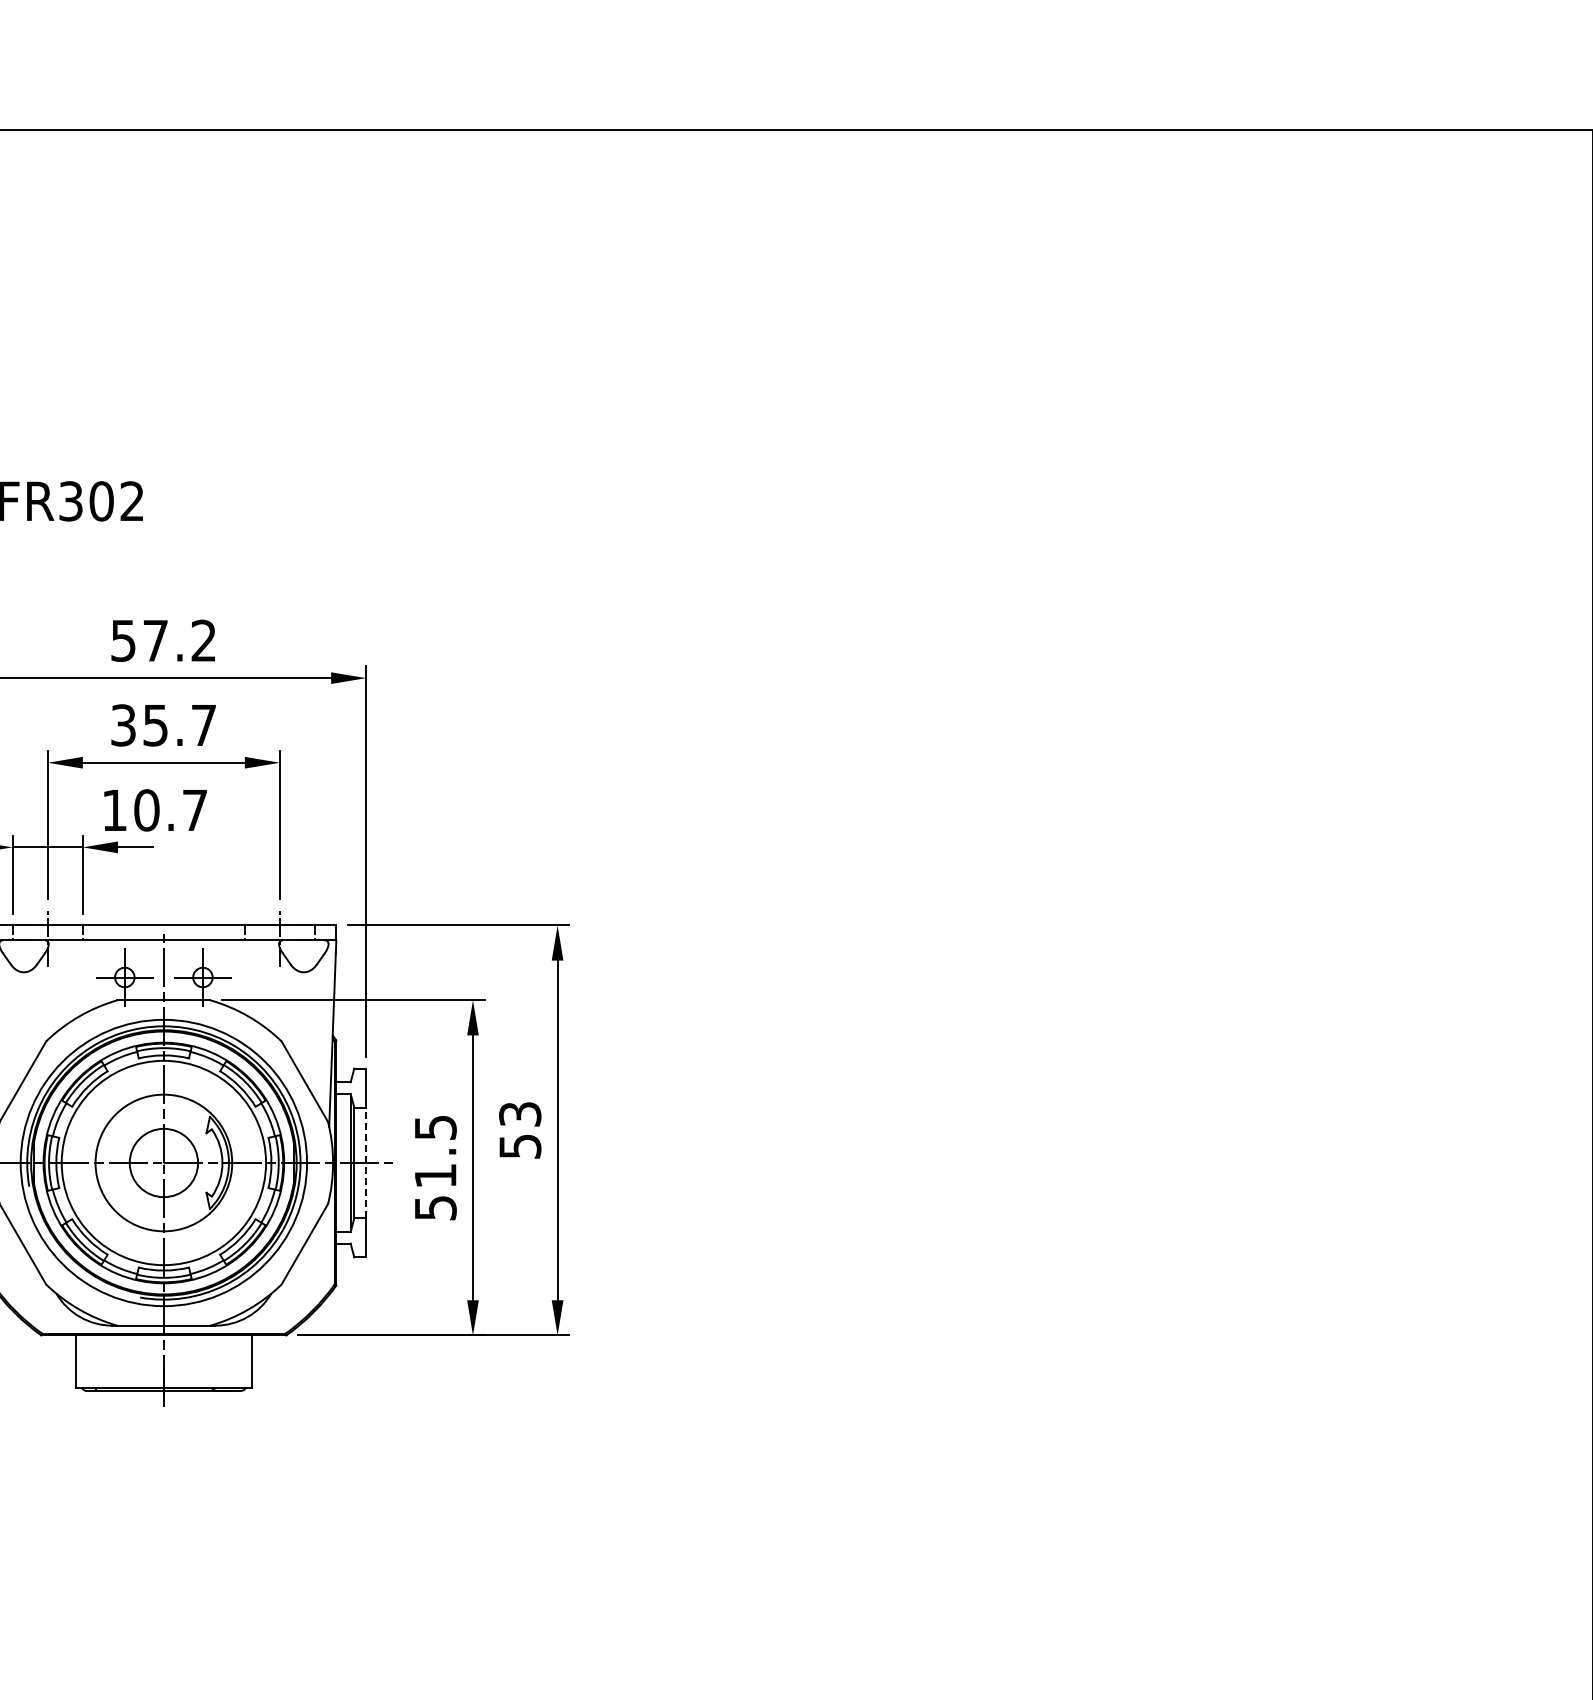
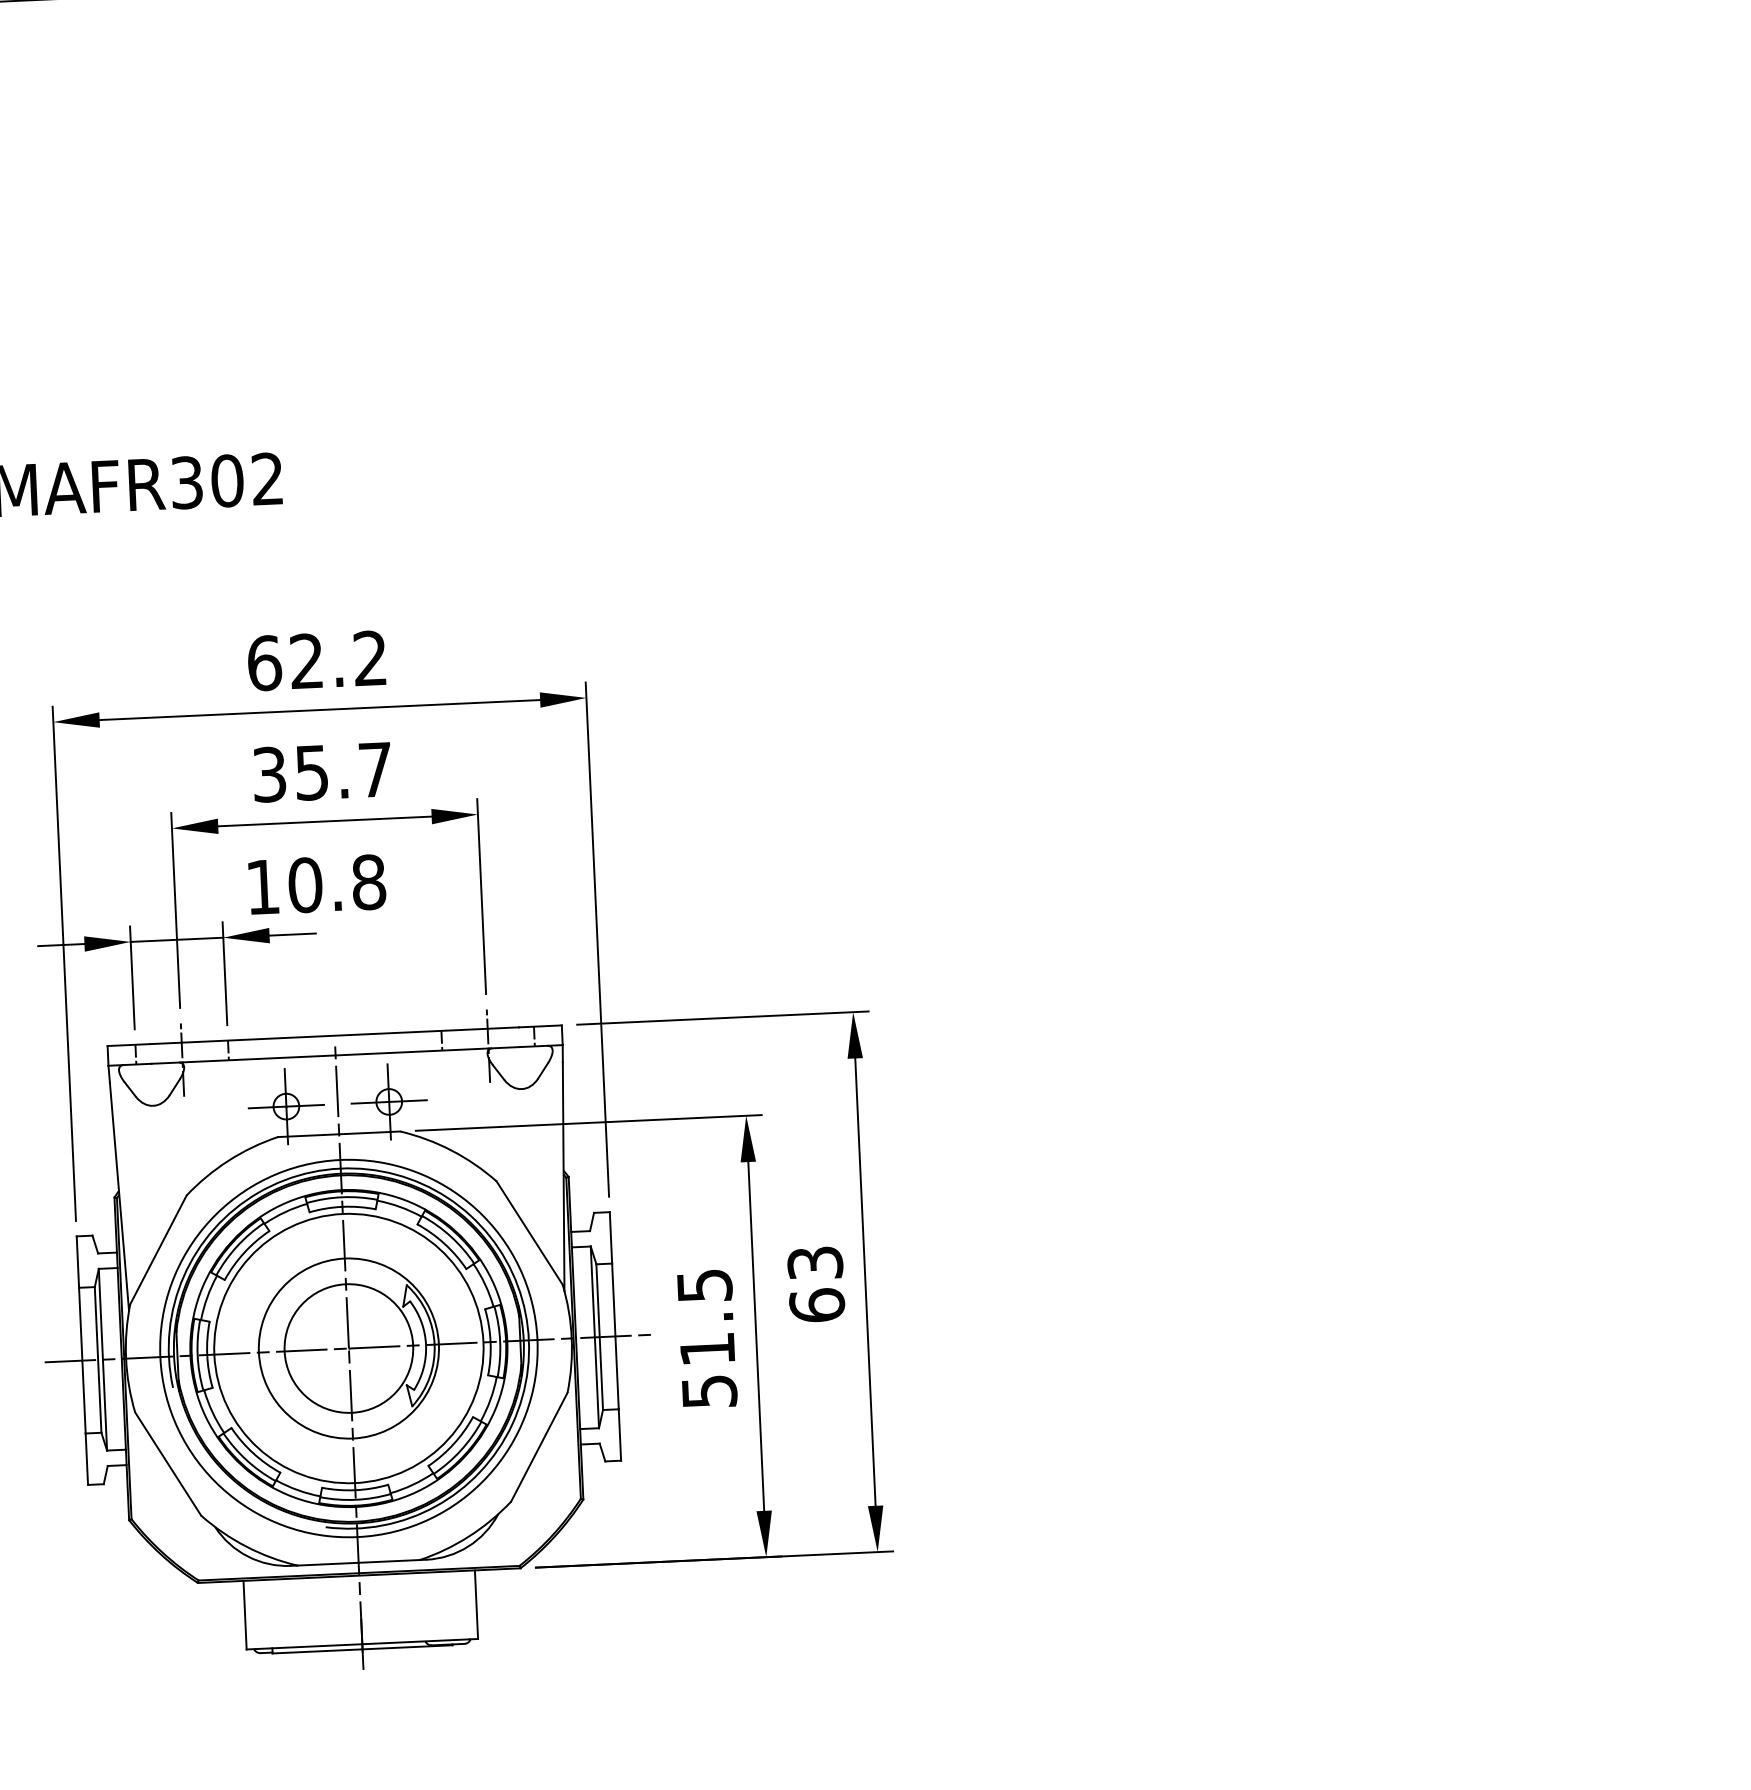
text: (139, 640) -> (285, 661), 57.2 -> 62.2
text: (194, 810) -> (368, 882), 10.7 -> 10.8
text: (520, 1145) -> (817, 1304), 53 -> 63
circle: (163, 1162) -> (348, 1347), size x1.43
line: (366, 1162) -> (615, 1335), dashed -> solid

